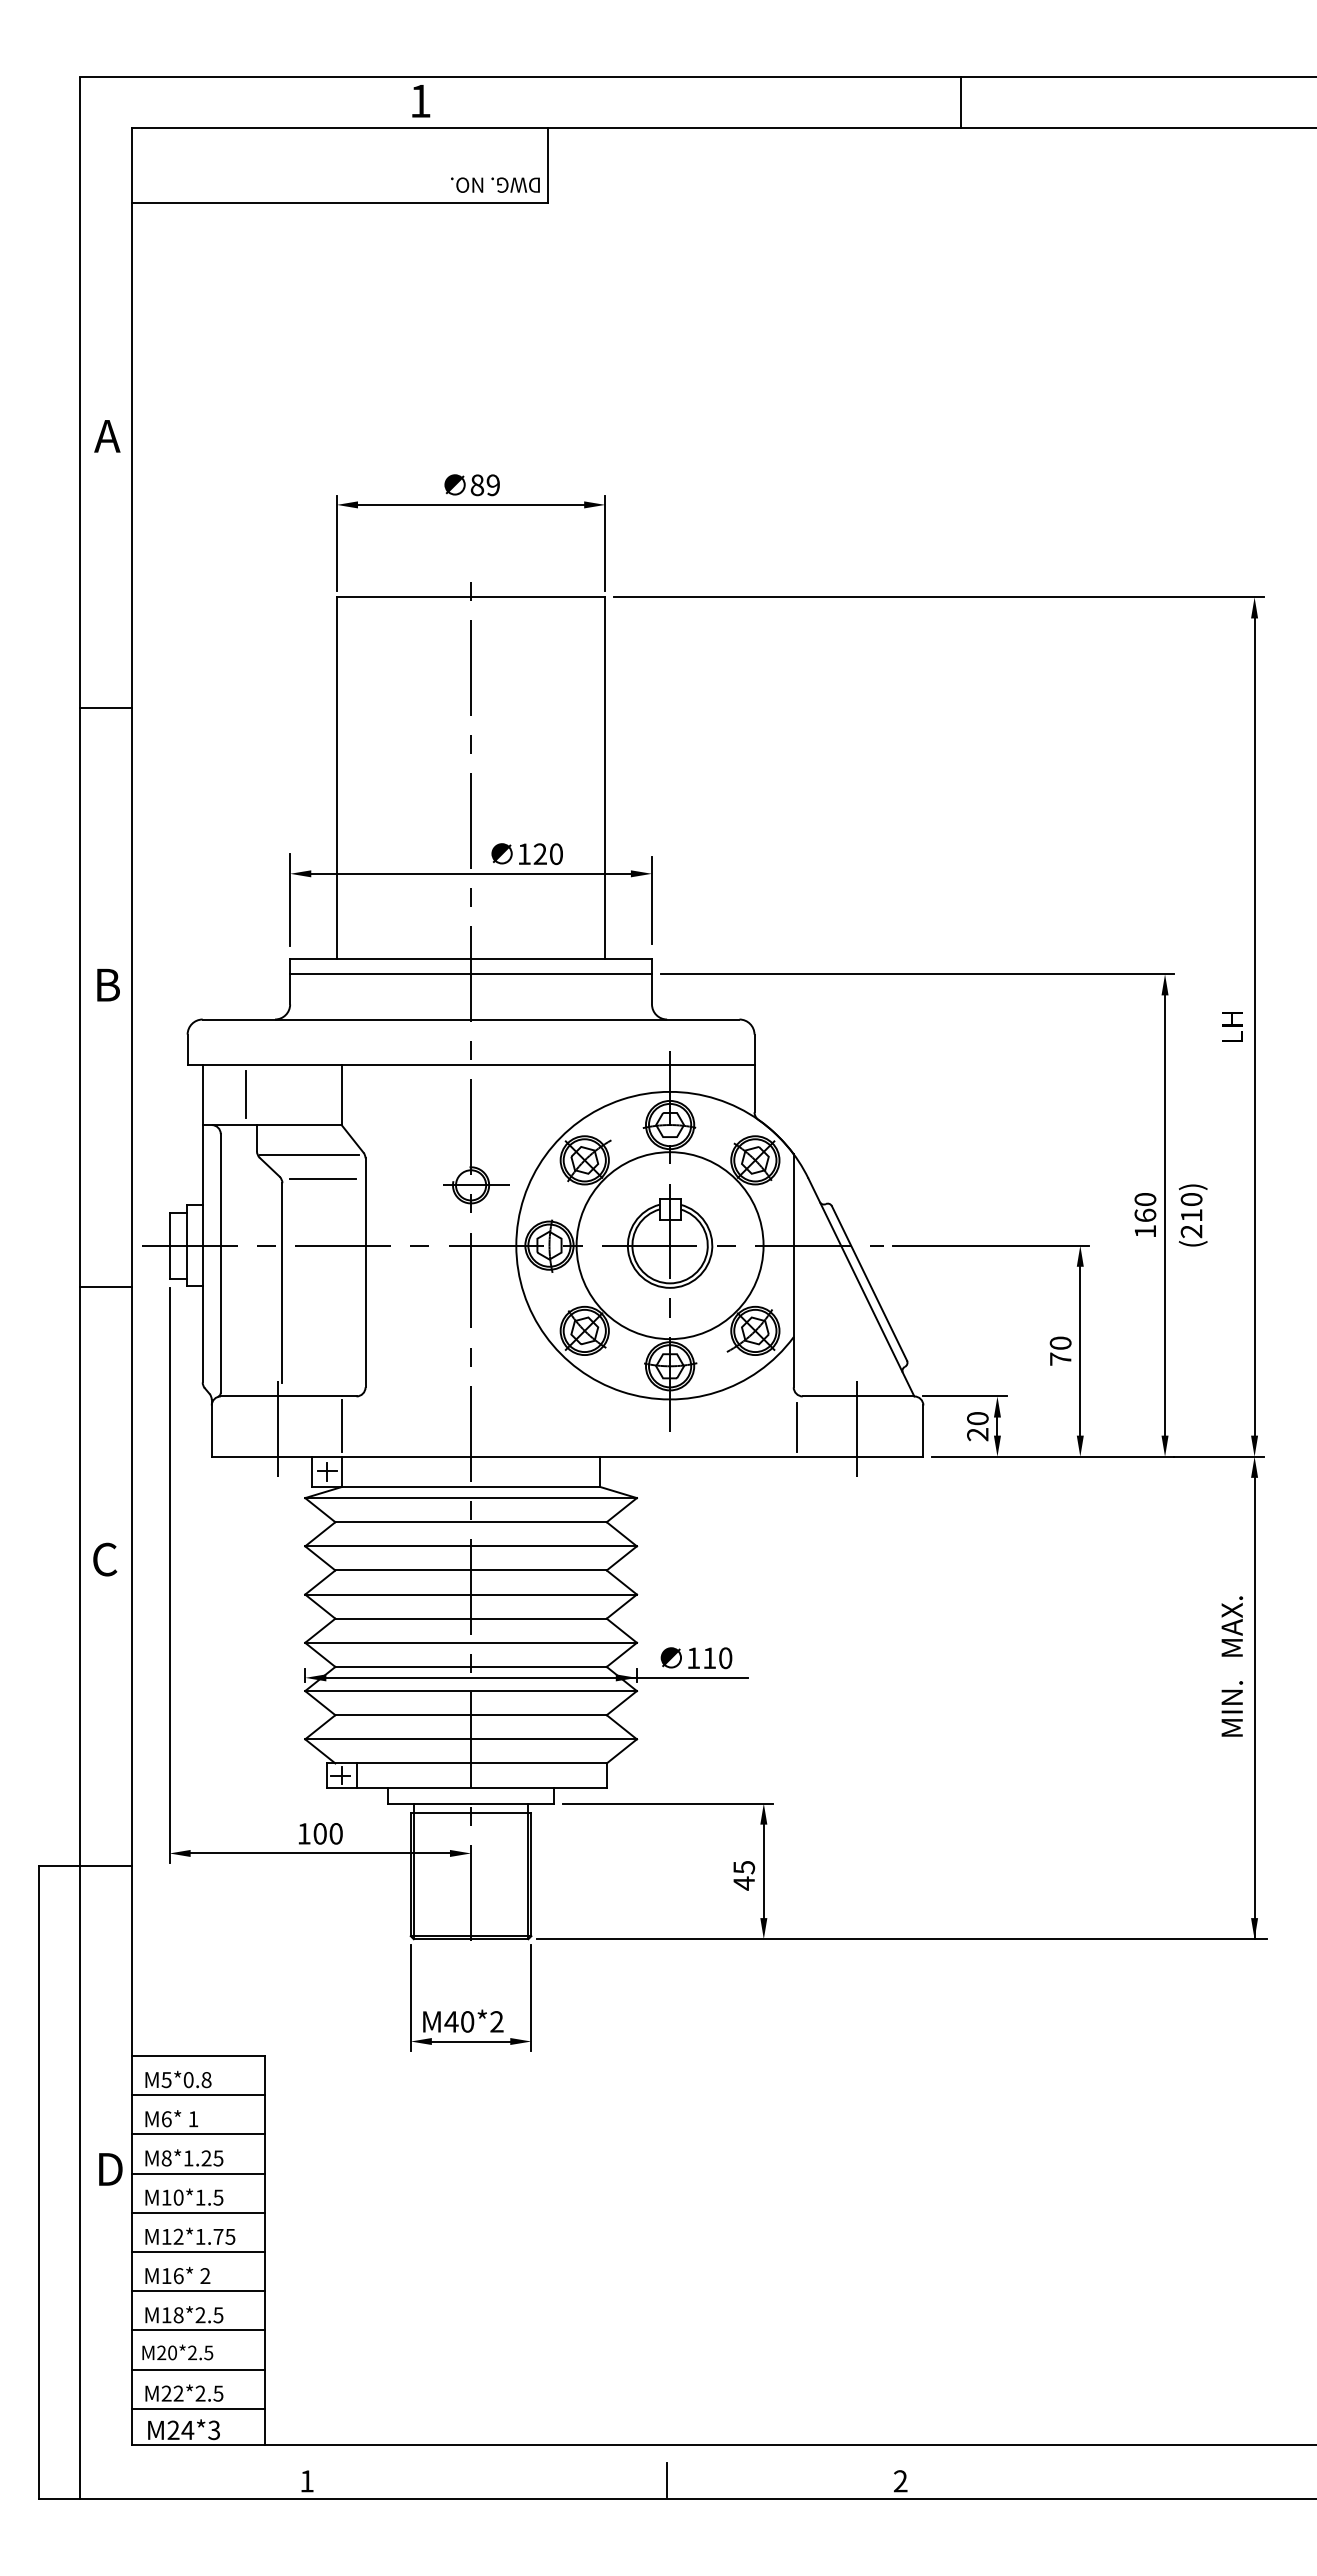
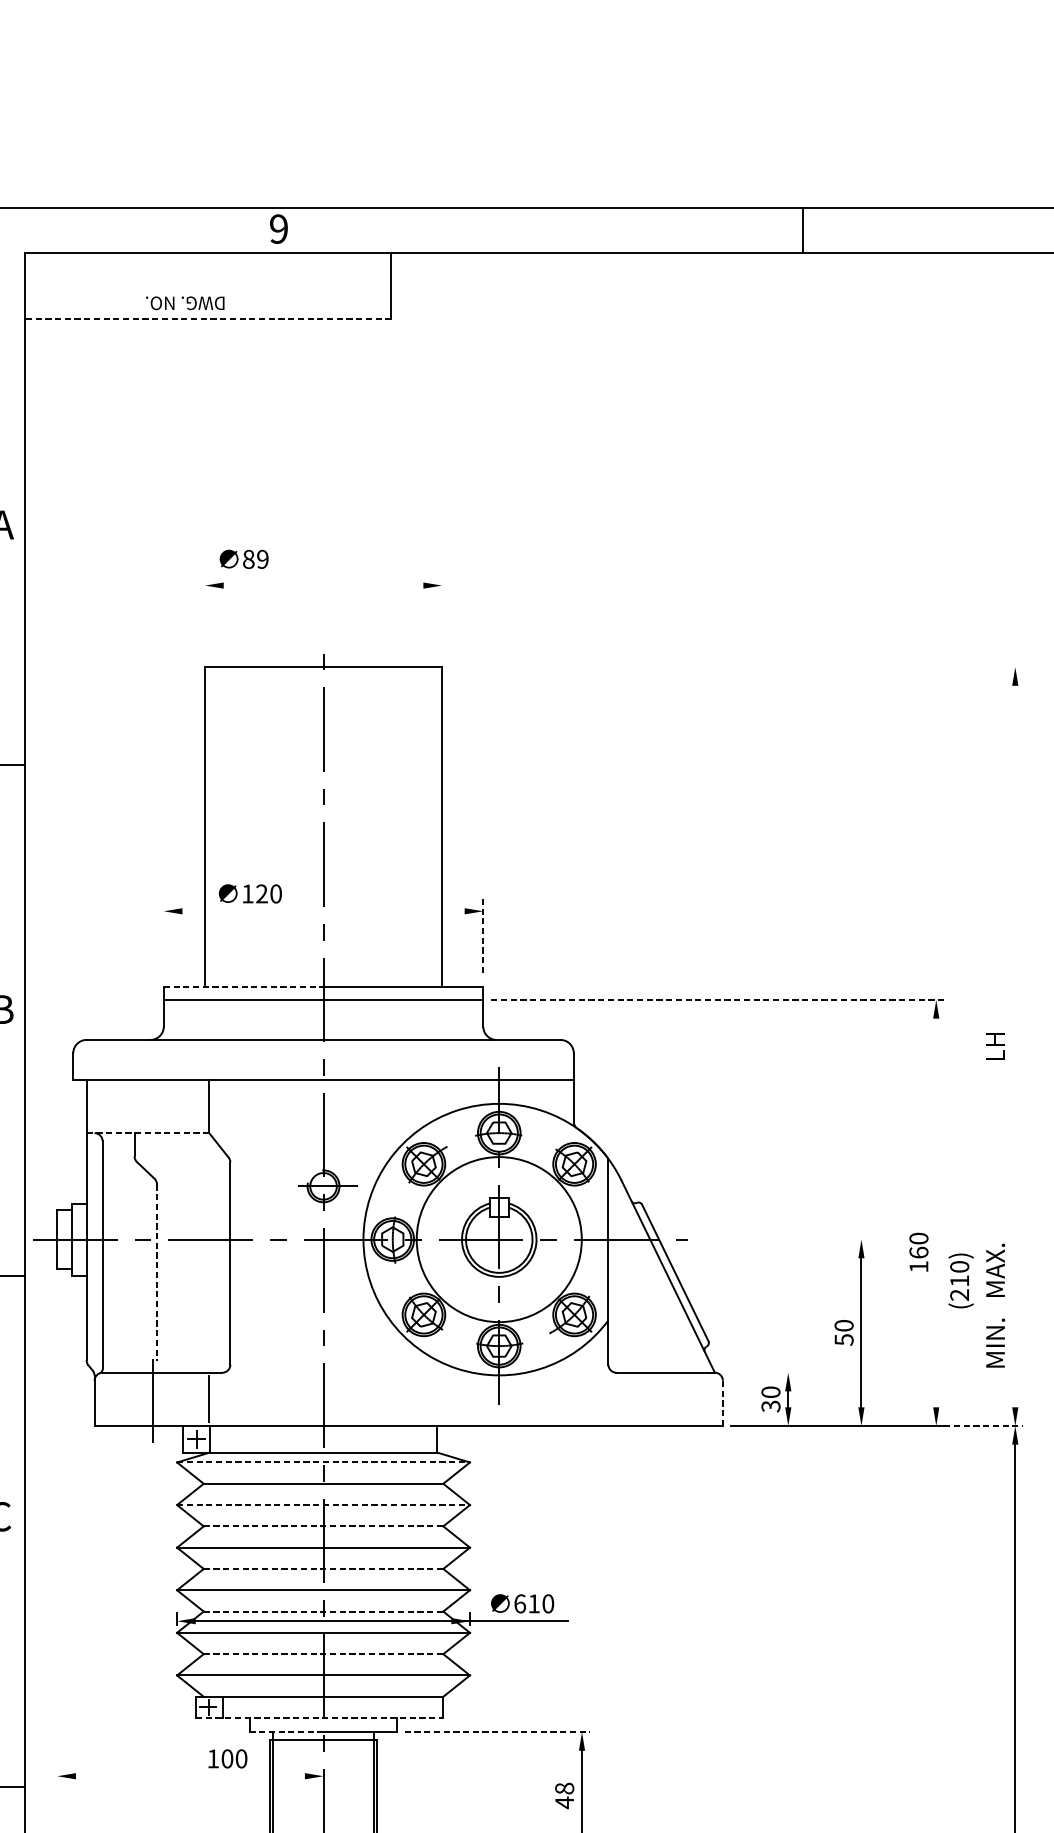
text: (420, 100) -> (278, 228), 1 -> 9
line: (960, 102) -> (803, 230), moved
text: (495, 184) -> (185, 302), moved
line: (340, 202) -> (208, 318), solid -> dashed
text: (471, 485) -> (243, 559), moved
line: (471, 504) -> (323, 585), removed
line: (336, 542) -> (204, 618), removed
line: (605, 542) -> (442, 618), removed
line: (938, 597) -> (736, 667), removed
text: (526, 853) -> (249, 893), moved
line: (470, 873) -> (323, 911), removed
line: (290, 900) -> (164, 934), removed
line: (652, 900) -> (483, 934), solid -> dashed
line: (381, 959) -> (244, 986), solid -> dashed
line: (917, 974) -> (717, 1000), solid -> dashed
line: (1254, 1026) -> (1015, 1046), removed
line: (245, 1094) -> (124, 1106), removed
line: (272, 1125) -> (148, 1133), solid -> dashed
line: (309, 1155) -> (180, 1160), removed
line: (322, 1179) -> (192, 1181), removed
text: (1145, 1214) -> (918, 1251), moved
line: (1165, 1215) -> (936, 1212), removed
text: (1192, 1215) -> (960, 1280), moved
line: (990, 1245) -> (782, 1239), removed
line: (282, 1282) -> (157, 1272), solid -> dashed
text: (1060, 1359) -> (843, 1340), 70 -> 50
line: (964, 1396) -> (759, 1372), removed
line: (796, 1427) -> (610, 1400), removed
line: (857, 1427) -> (664, 1400), removed
line: (923, 1431) -> (722, 1403), solid -> dashed
text: (977, 1434) -> (770, 1406), 20 -> 30
line: (1218, 1456) -> (983, 1425), solid -> dashed
line: (471, 1498) -> (323, 1462), solid -> dashed
line: (471, 1546) -> (323, 1505), solid -> dashed
line: (471, 1570) -> (323, 1526), solid -> dashed
line: (169, 1574) -> (57, 1529), removed
line: (471, 1618) -> (323, 1568), solid -> dashed
text: (693, 1658) -> (519, 1604), 110 -> 610
line: (471, 1666) -> (323, 1611), solid -> dashed
text: (1232, 1666) -> (995, 1305), moved
line: (471, 1715) -> (323, 1654), solid -> dashed
line: (467, 1787) -> (320, 1717), solid -> dashed
line: (429, 1803) -> (286, 1732), solid -> dashed
line: (667, 1803) -> (496, 1732), solid -> dashed
text: (320, 1833) -> (227, 1758), moved
line: (319, 1853) -> (189, 1776), removed
text: (743, 1867) -> (564, 1788), 45 -> 48

